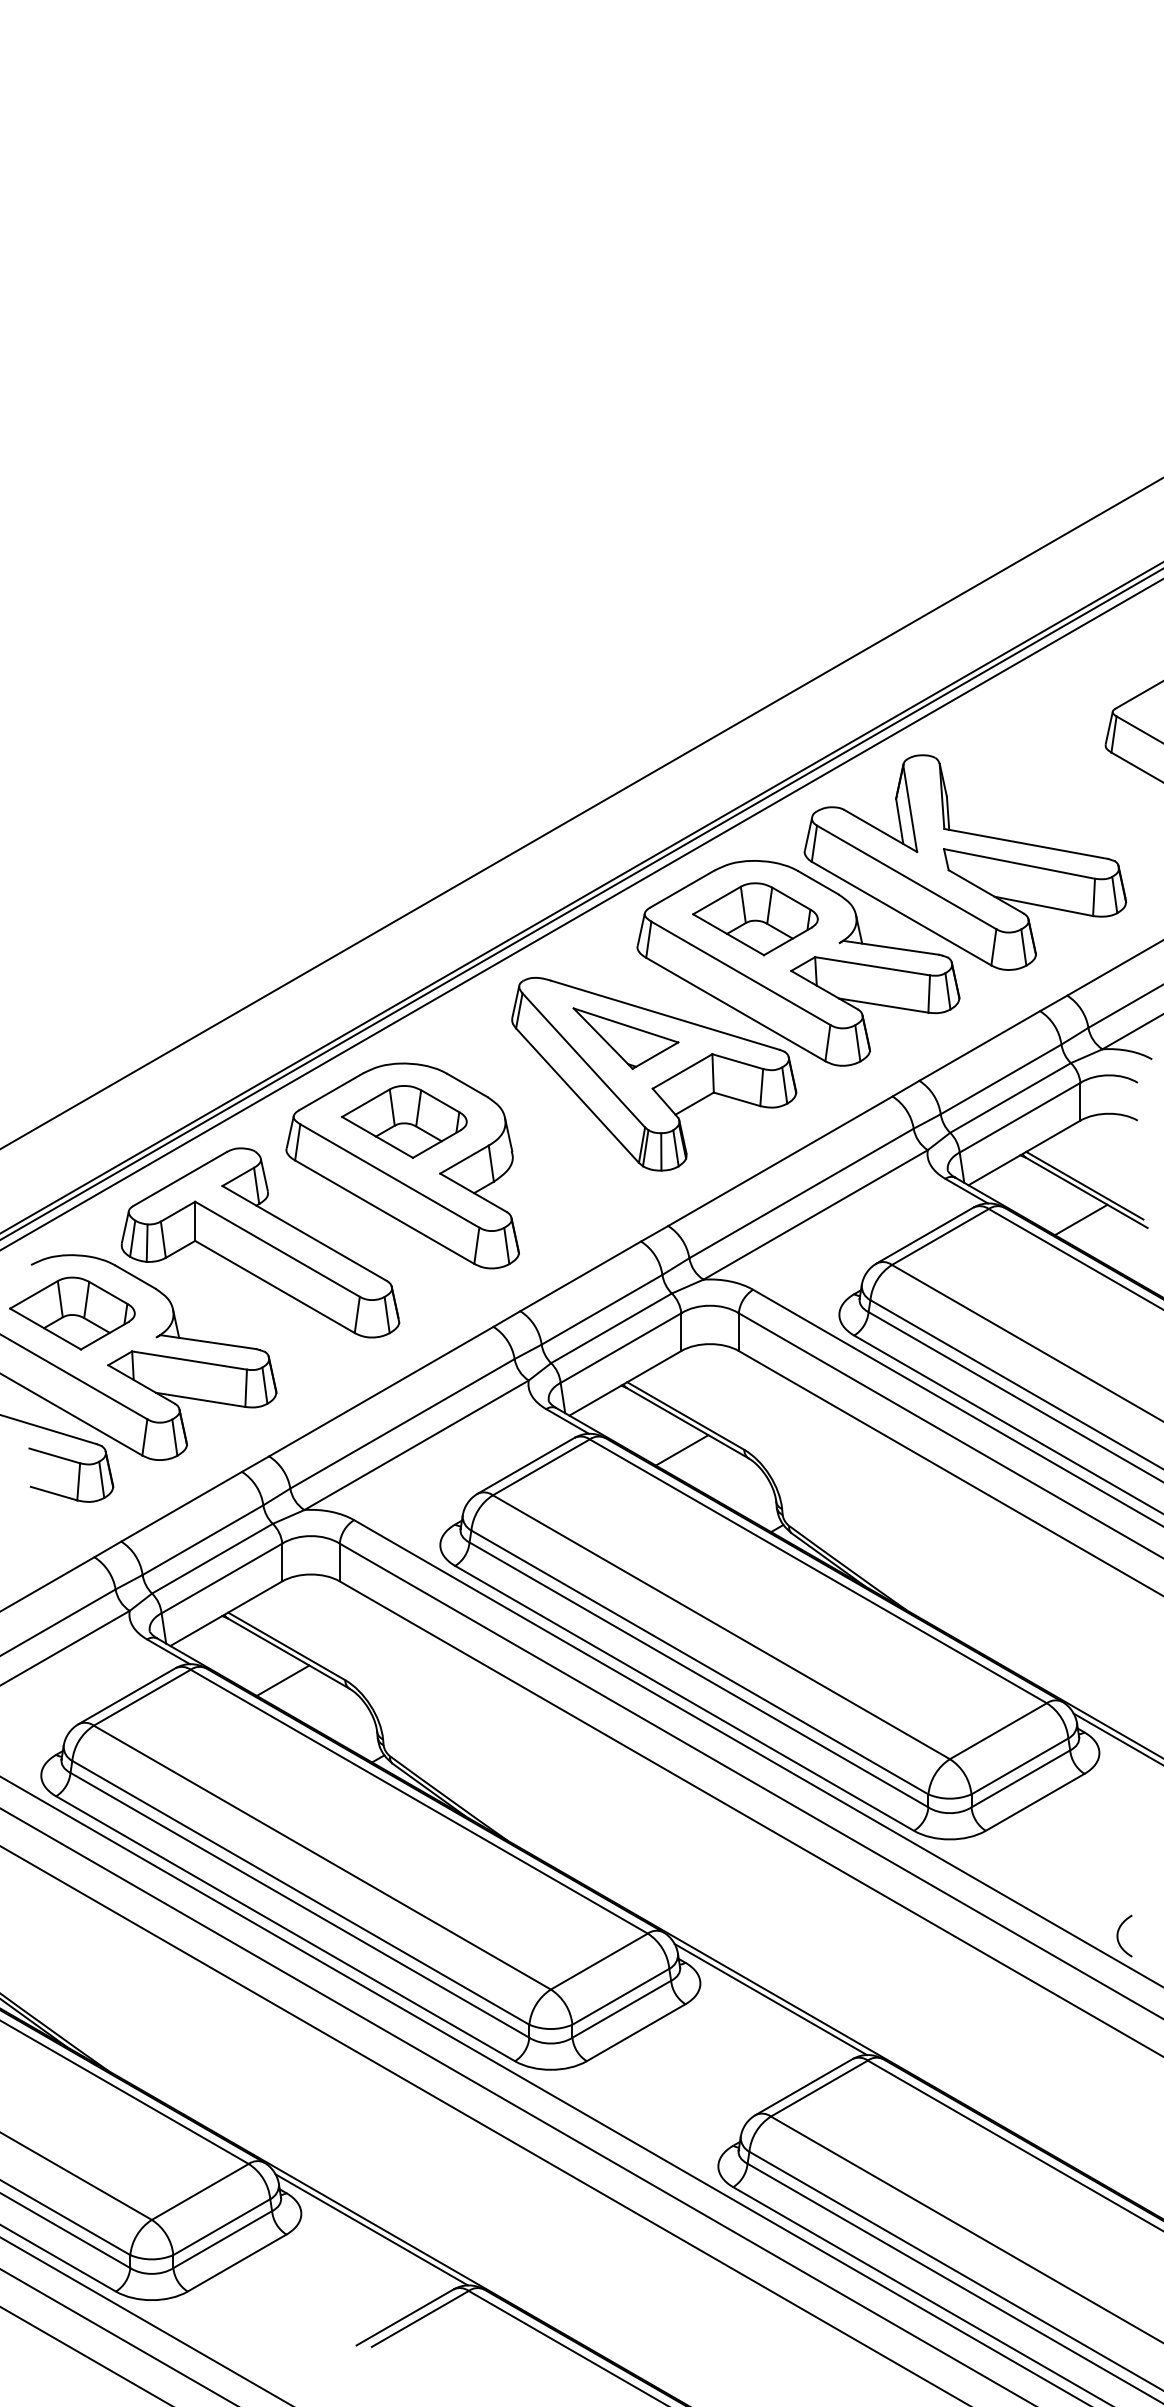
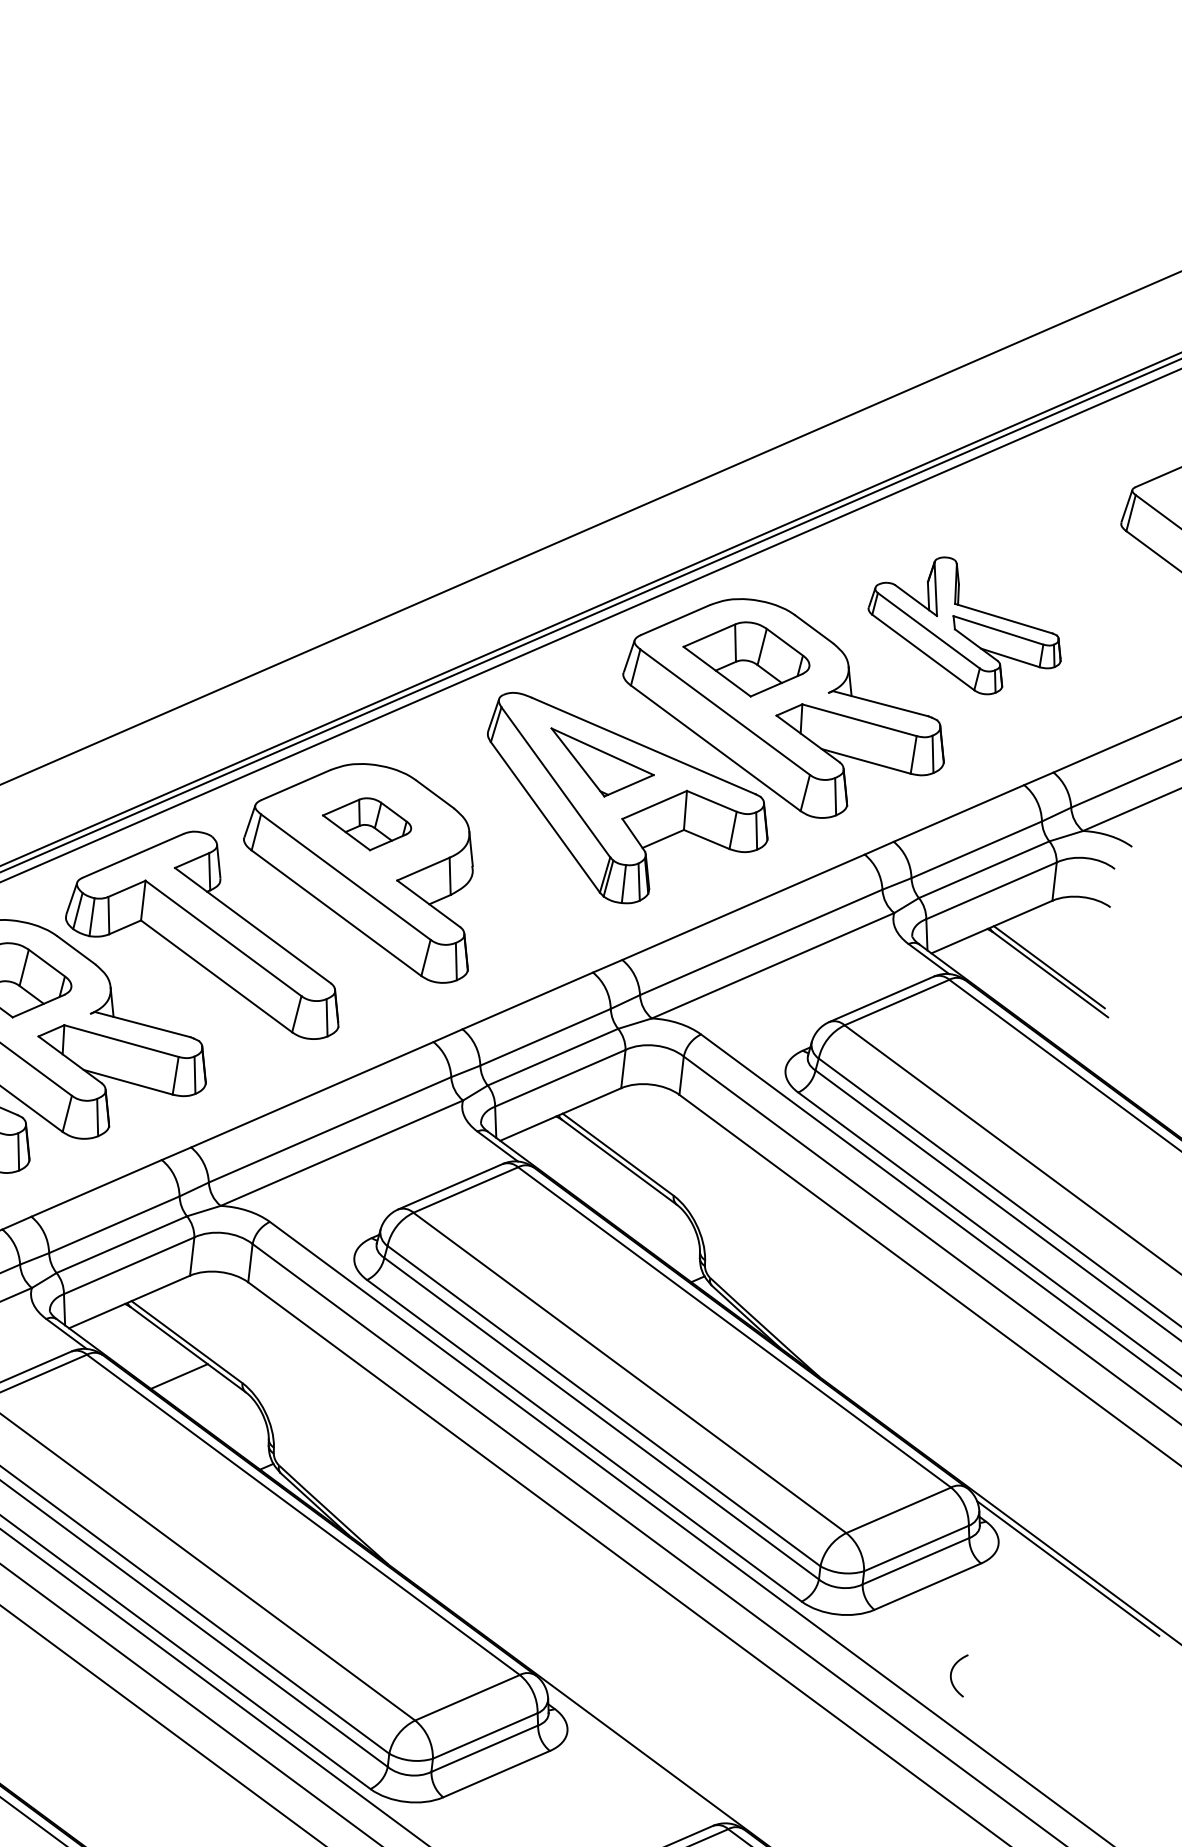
part: (965, 862) -> (965, 625), size x0.6
part: (404, 1121) -> (367, 823), size x0.7
line: (1080, 1219) -> (1041, 1001), removed
line: (681, 1450) -> (609, 1189), removed
curve: (1118, 1935) -> (952, 1673), moved
line: (770, 1999) -> (636, 1755), removed

